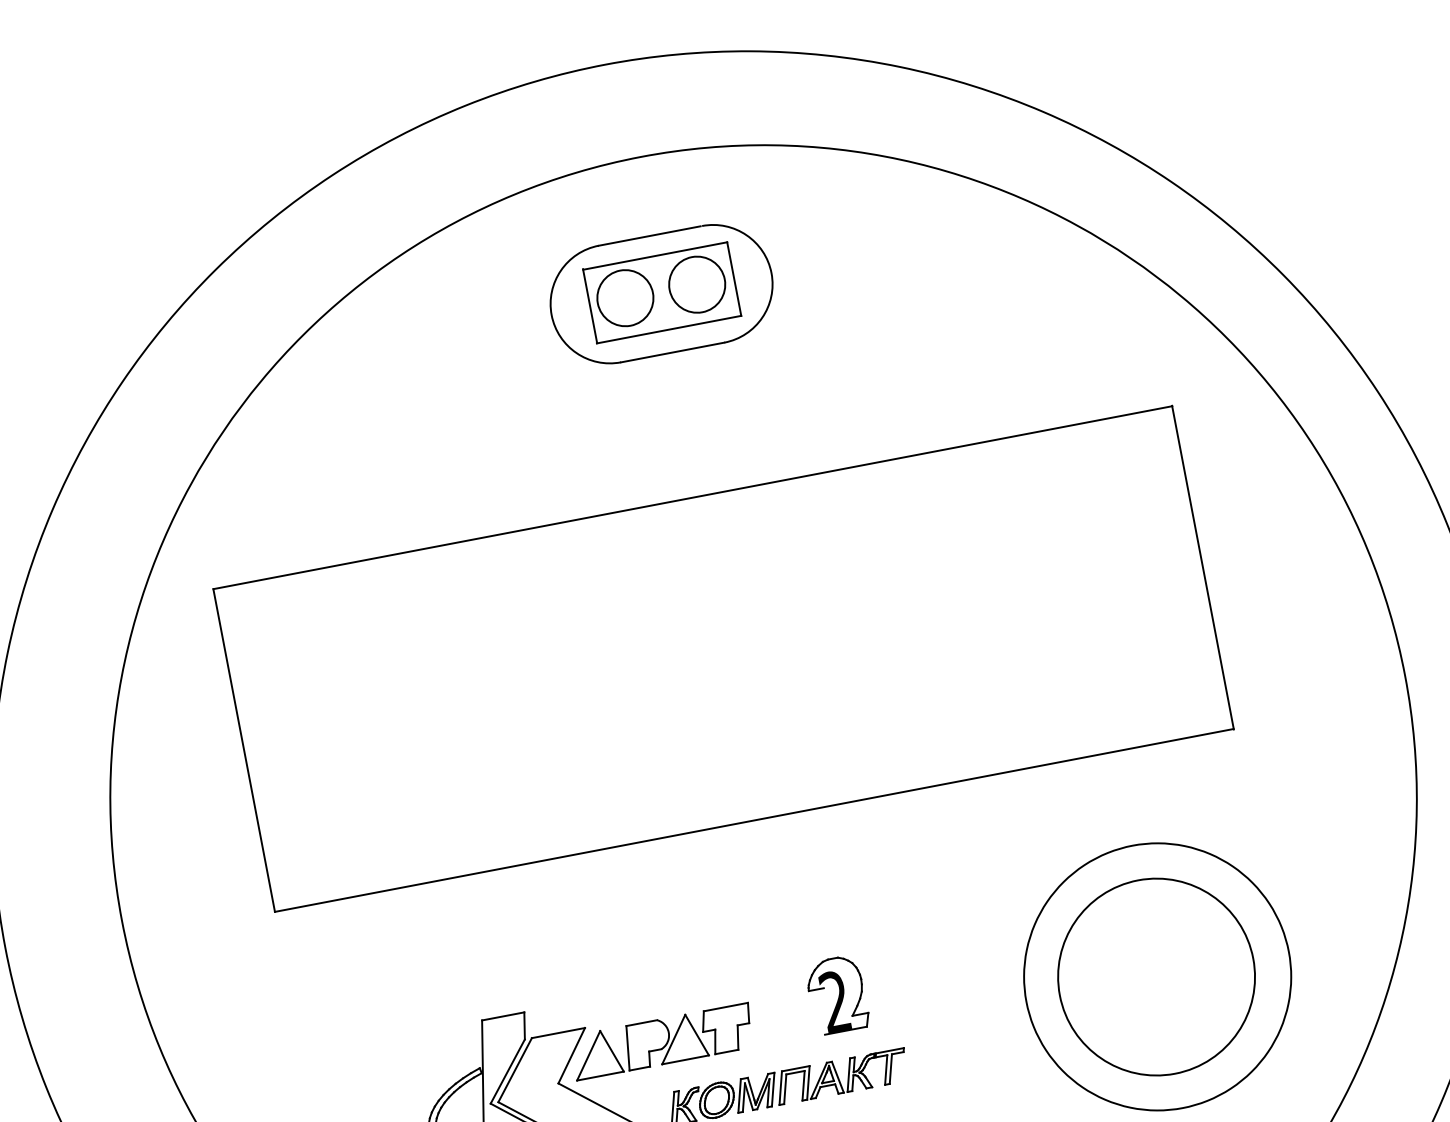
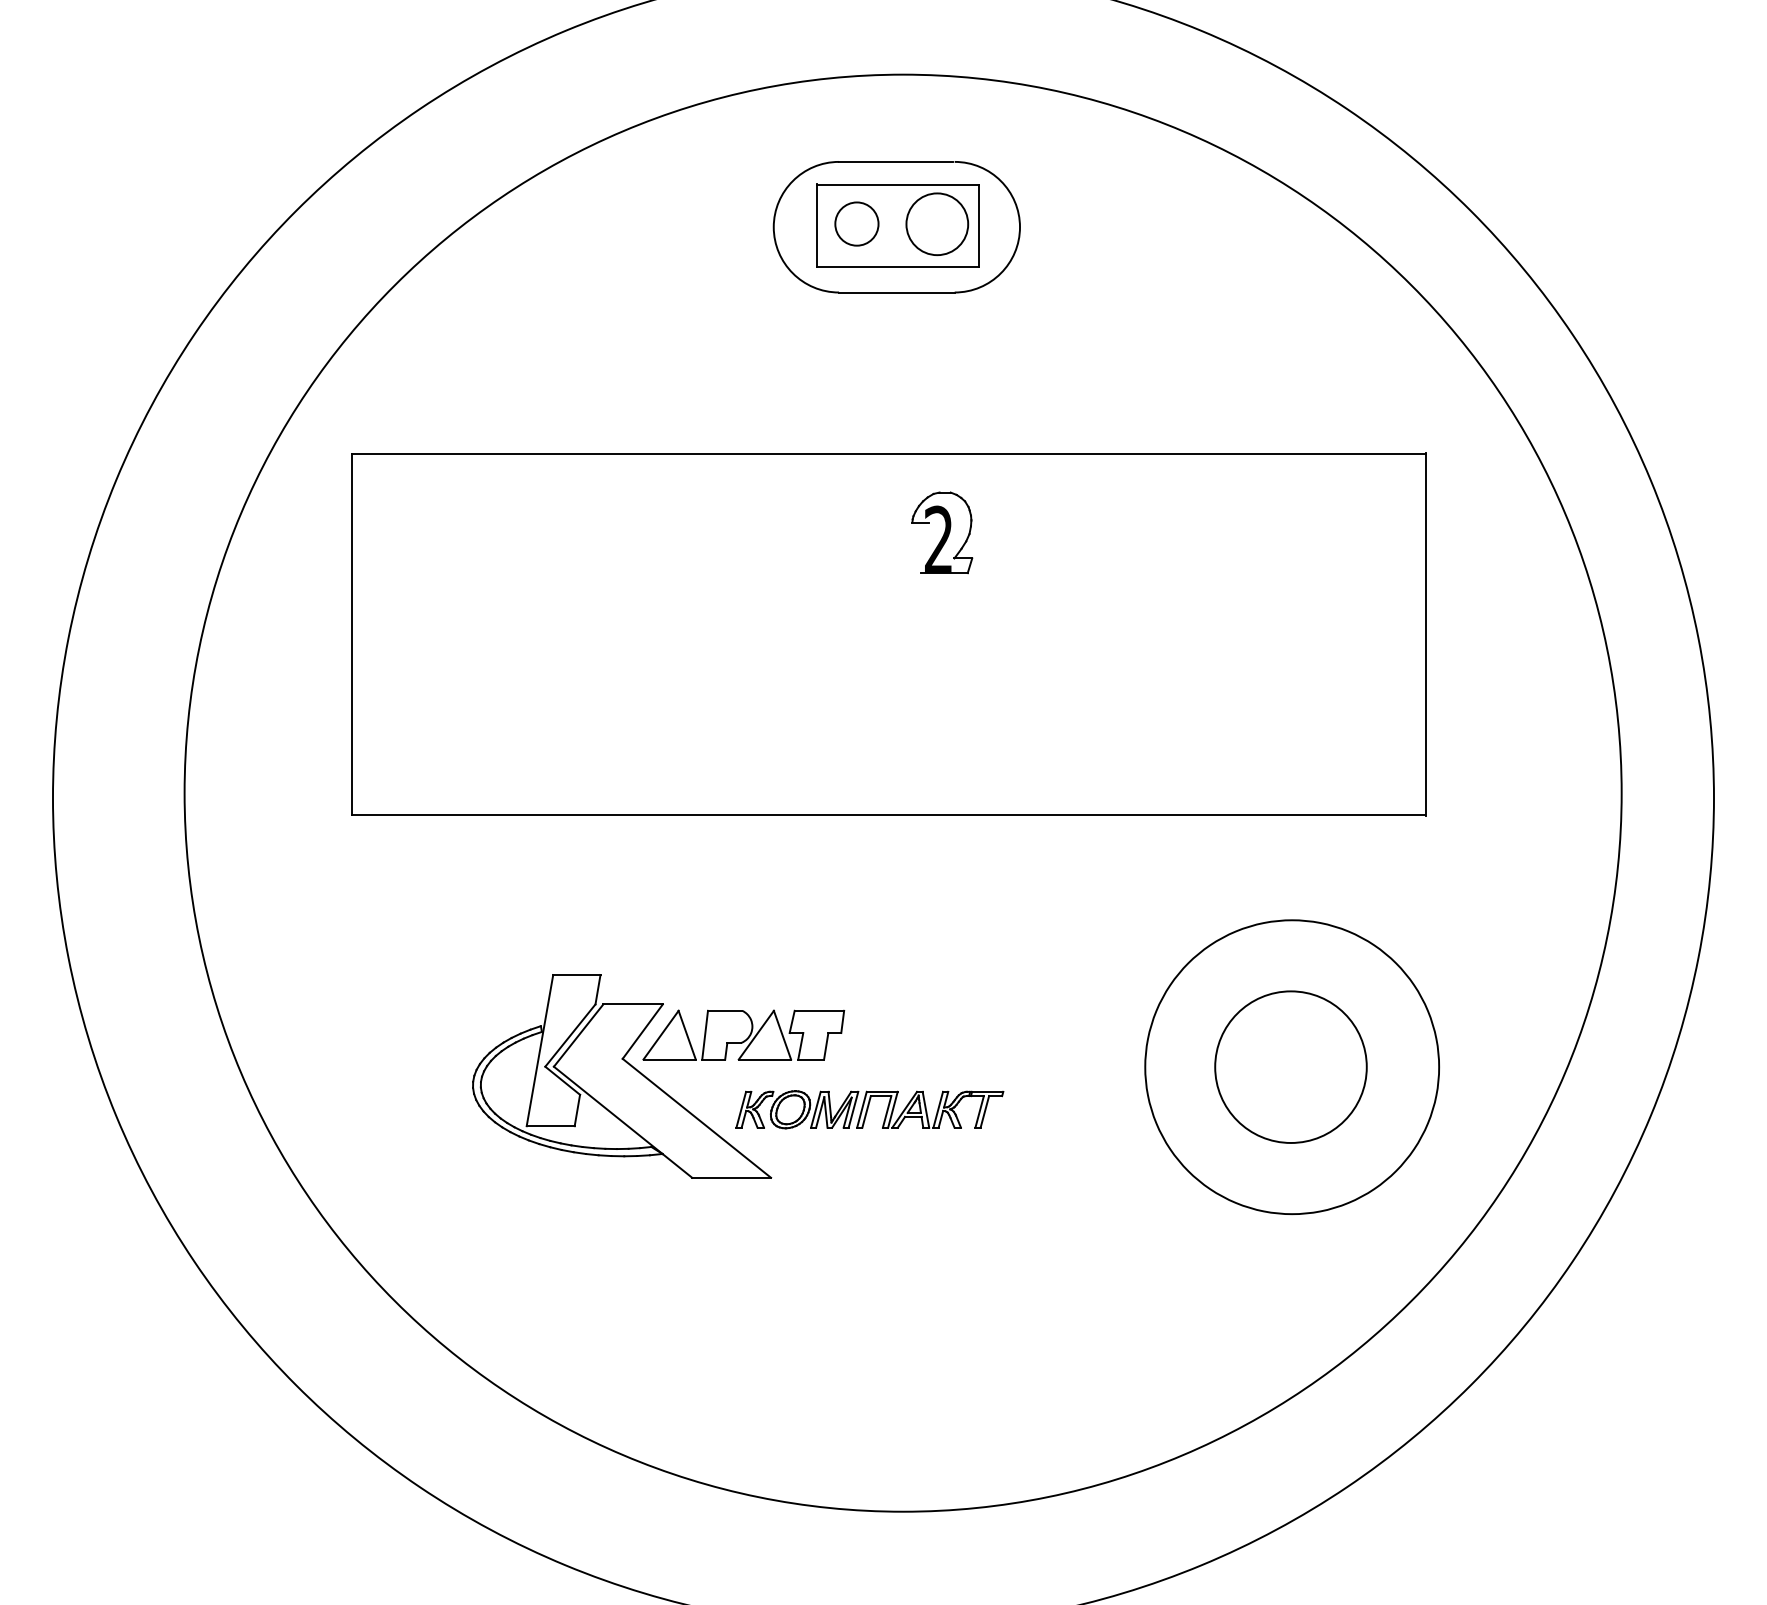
circle: (624, 297) -> (856, 223), size x0.7
circle: (1156, 976) -> (1290, 1066), size x0.7
part: (837, 994) -> (942, 532), moved

